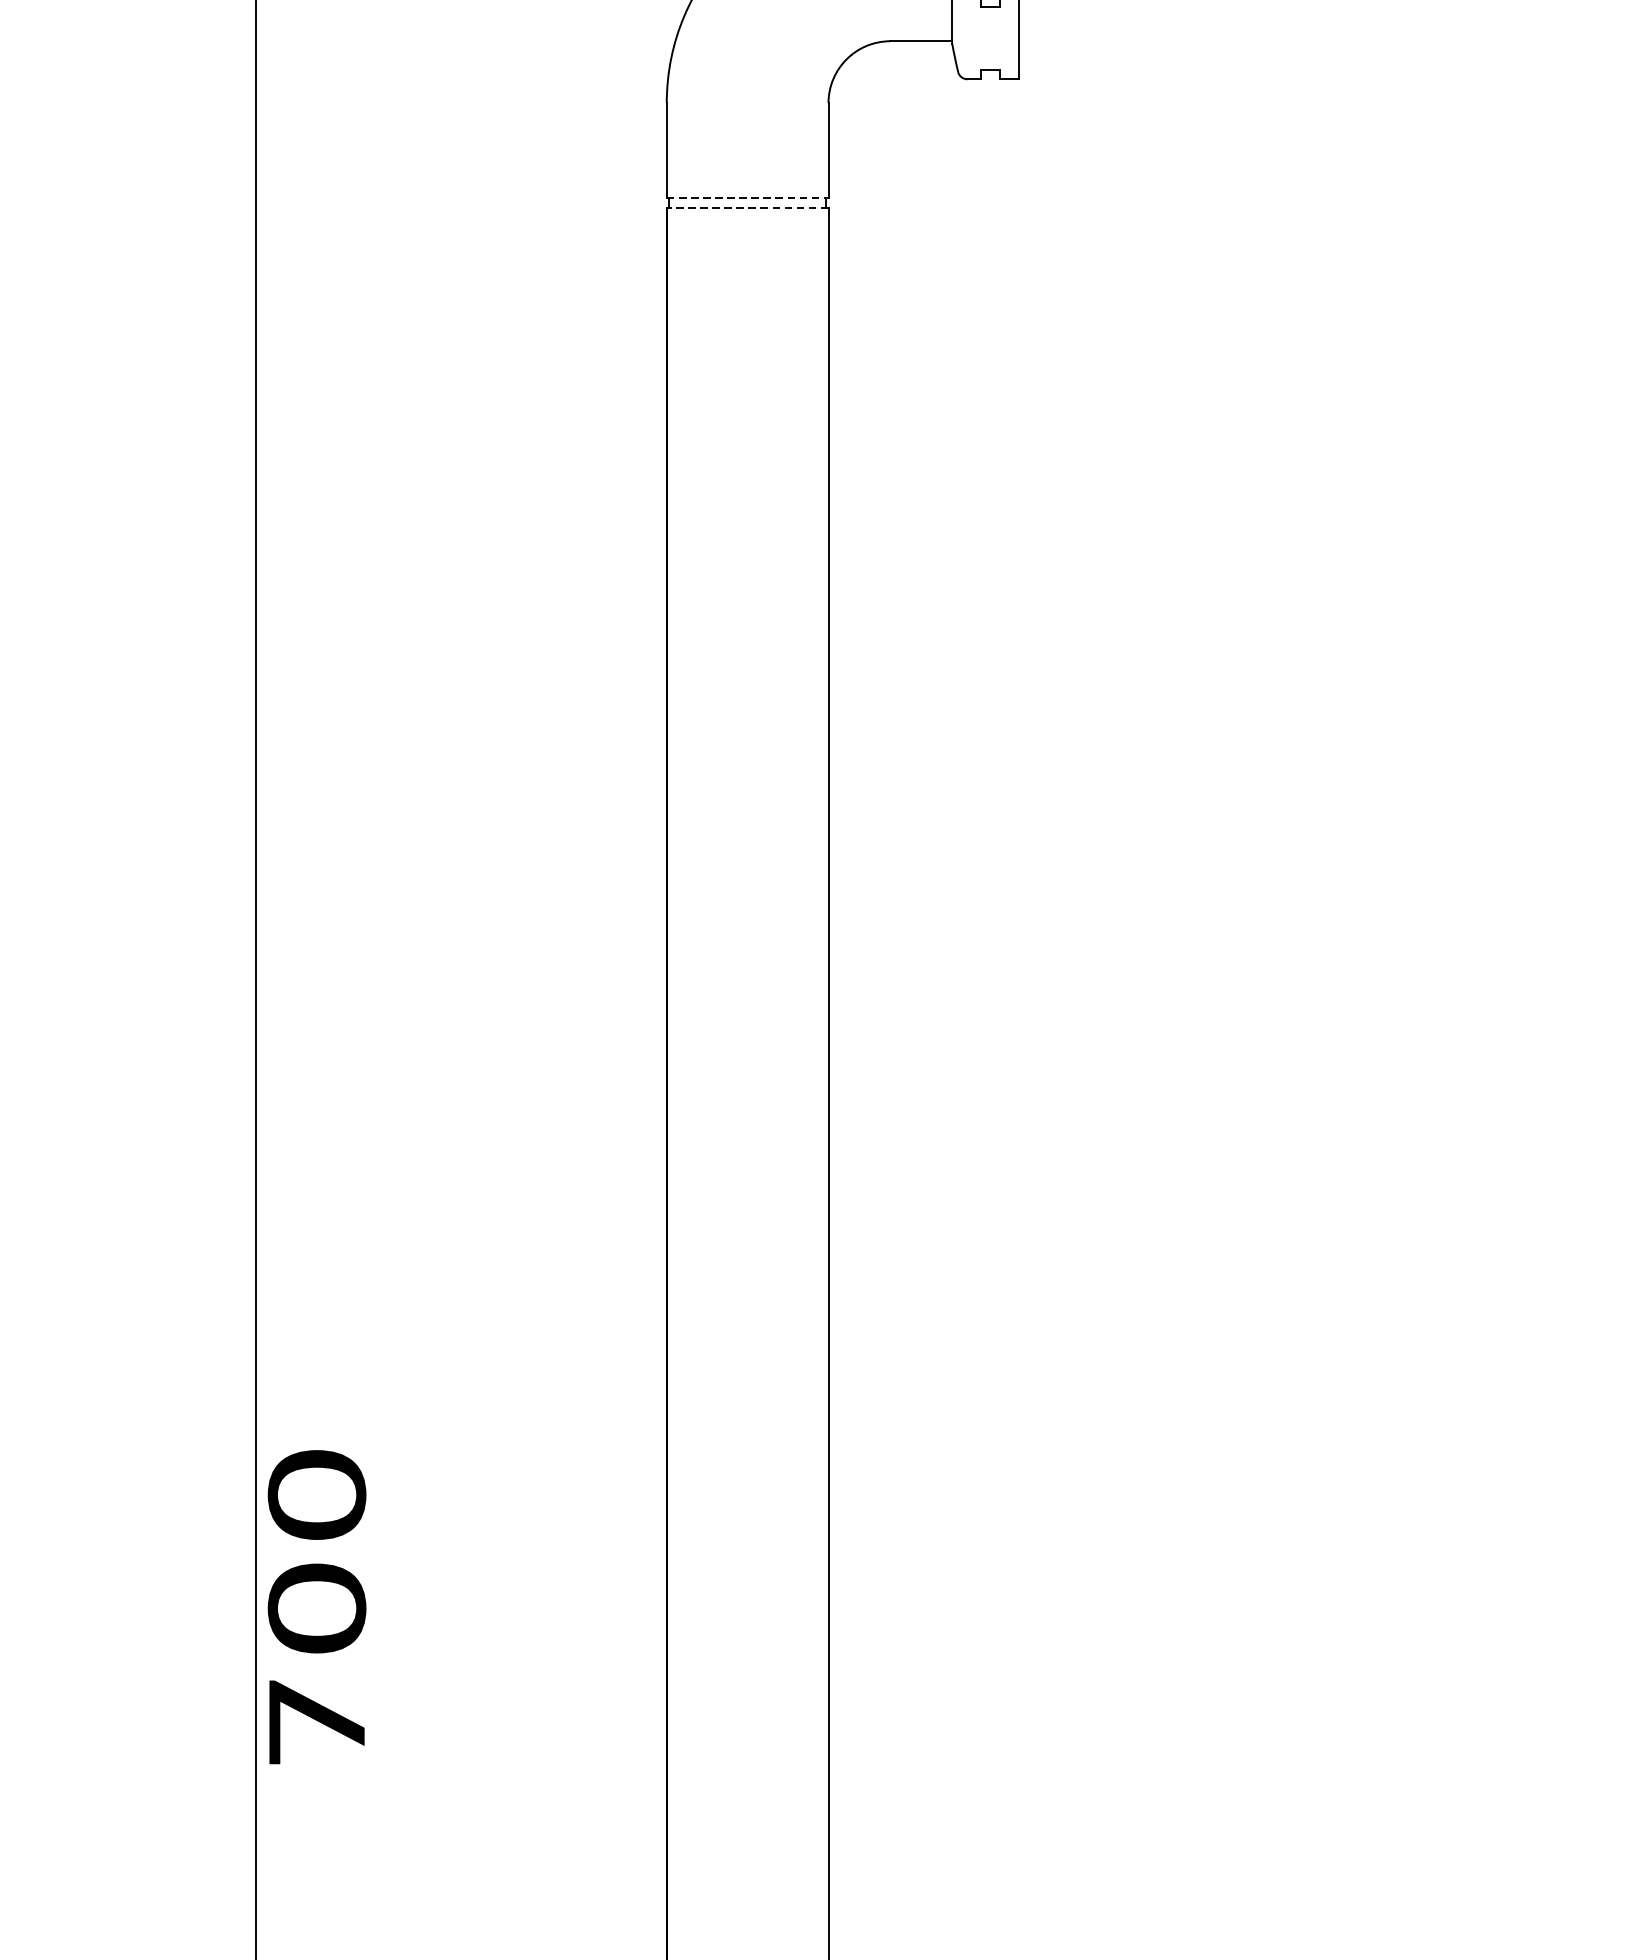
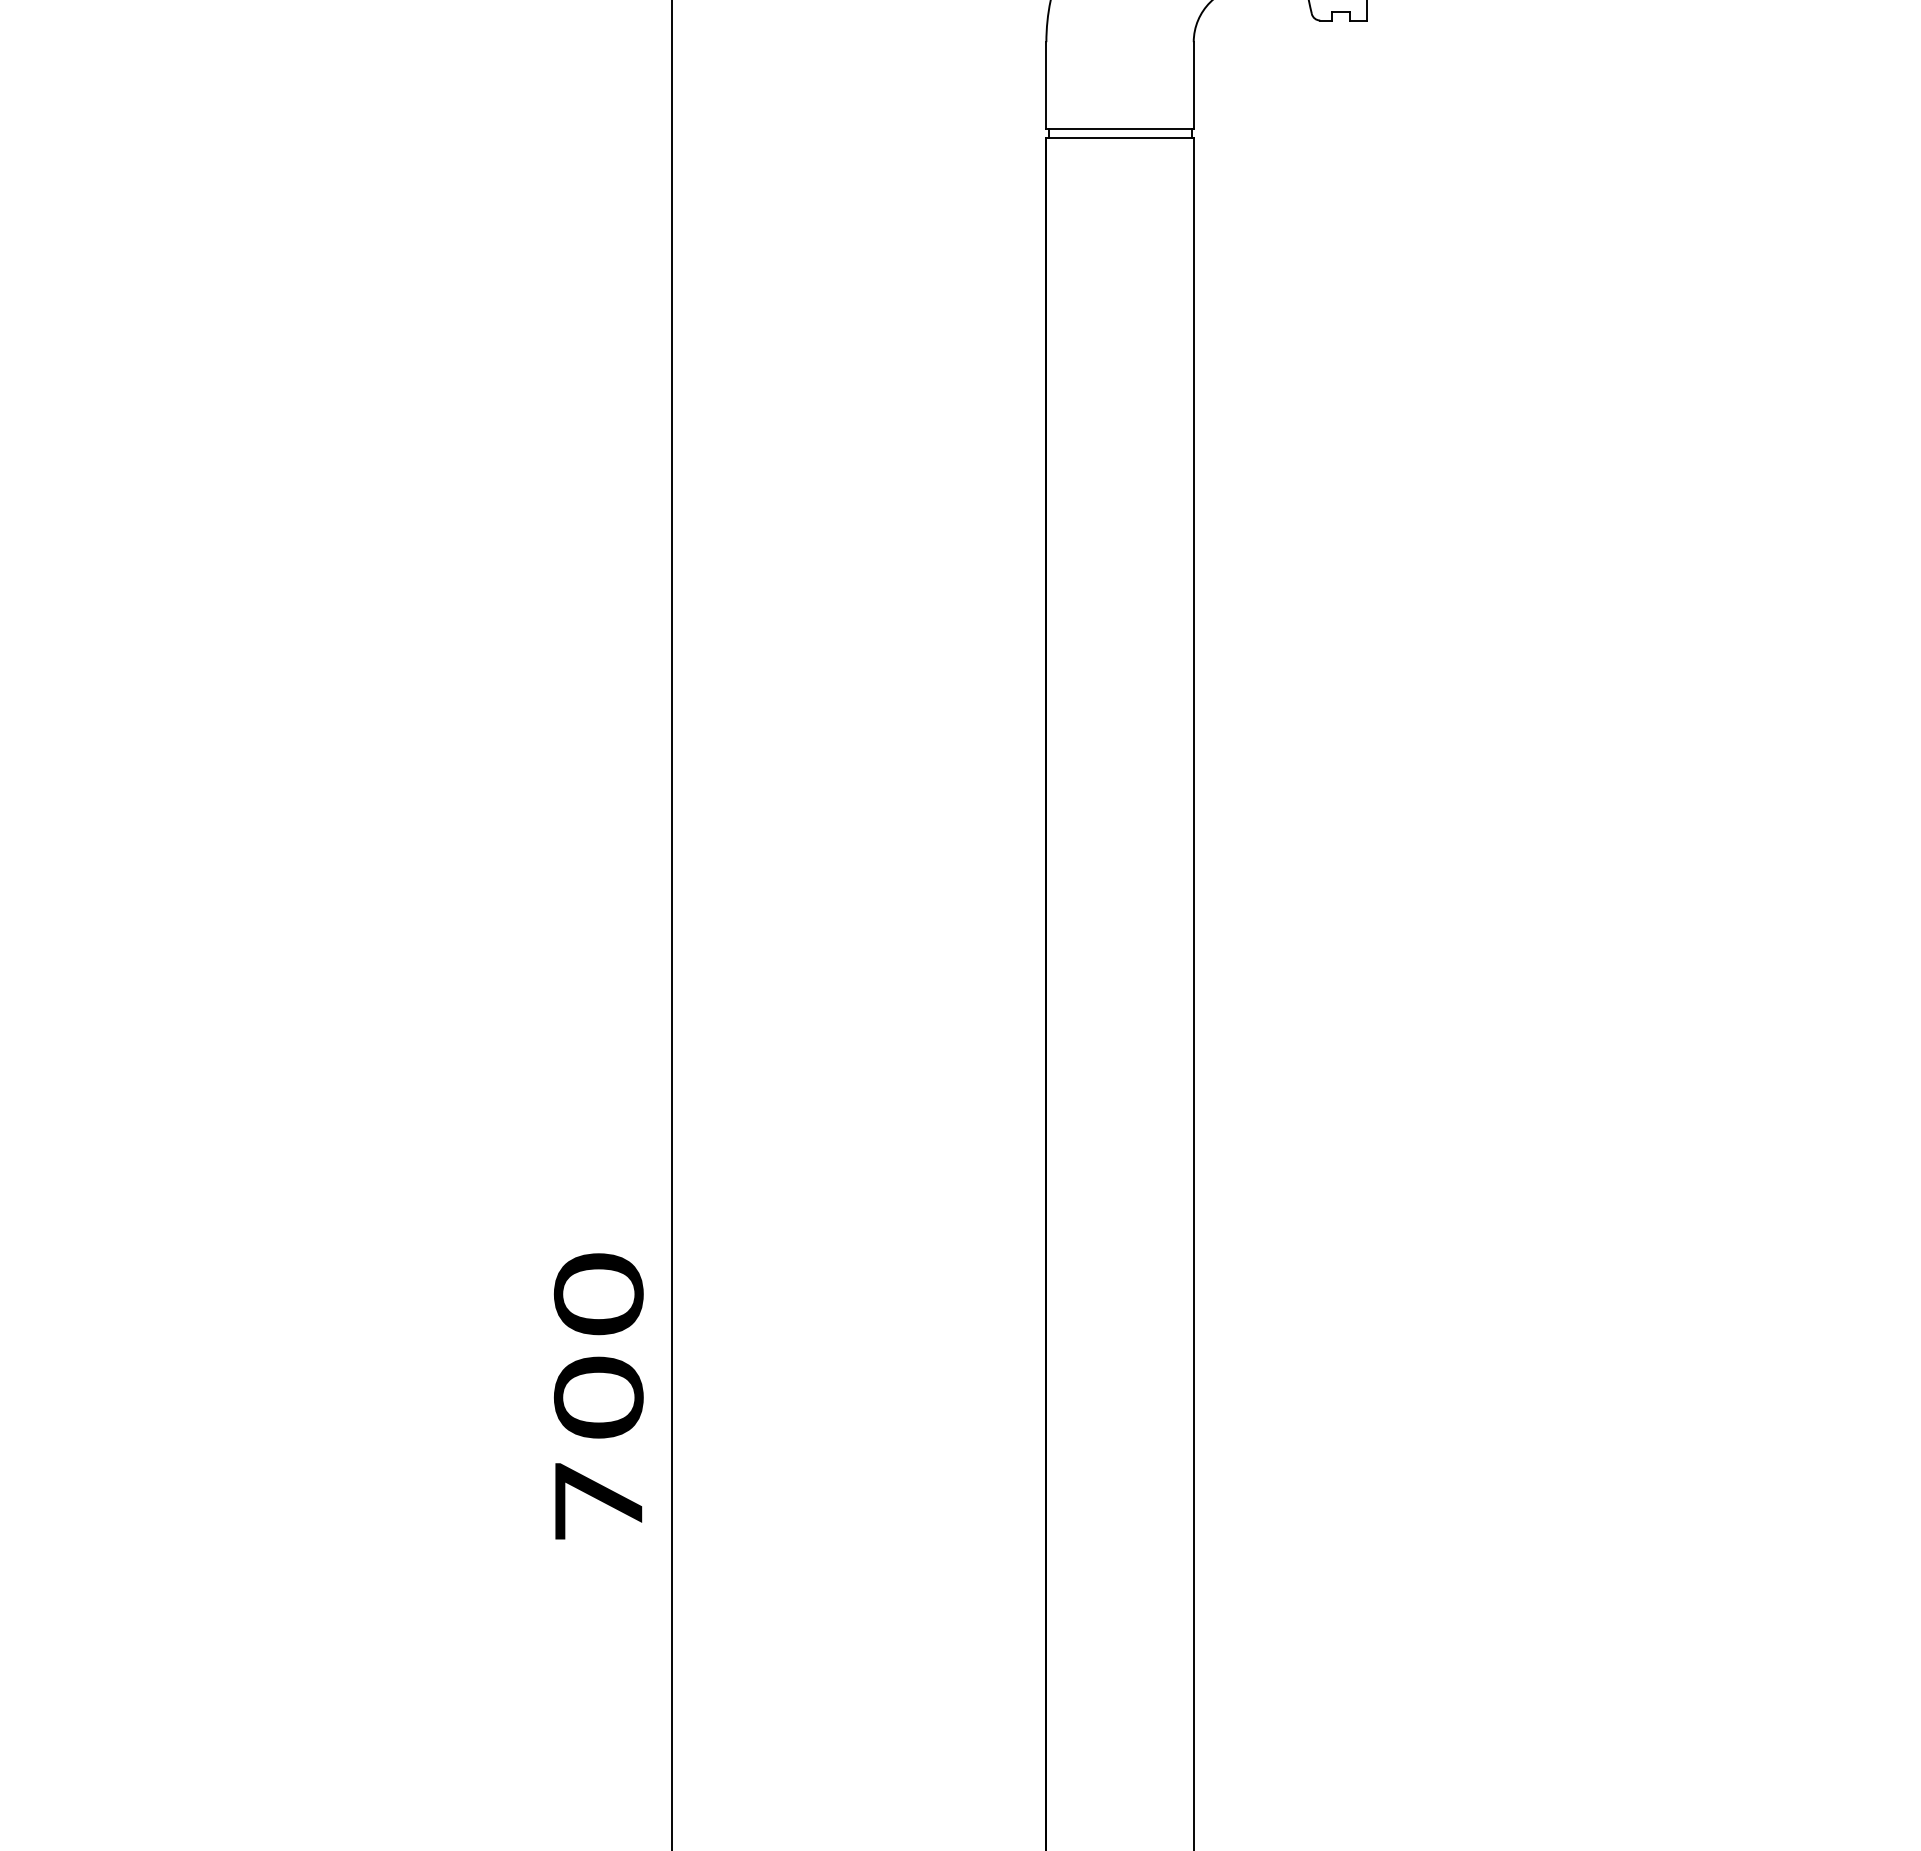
line: (748, 197) -> (1120, 128), dashed -> solid
line: (748, 207) -> (1120, 137), dashed -> solid
text: (316, 1607) -> (598, 1396), moved

